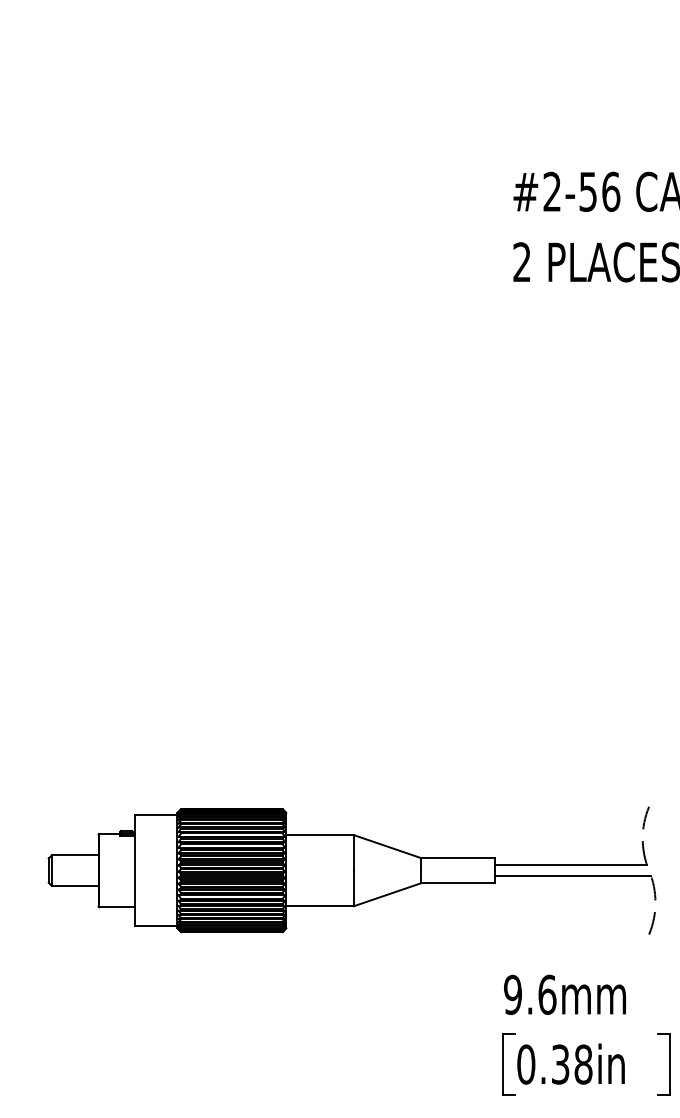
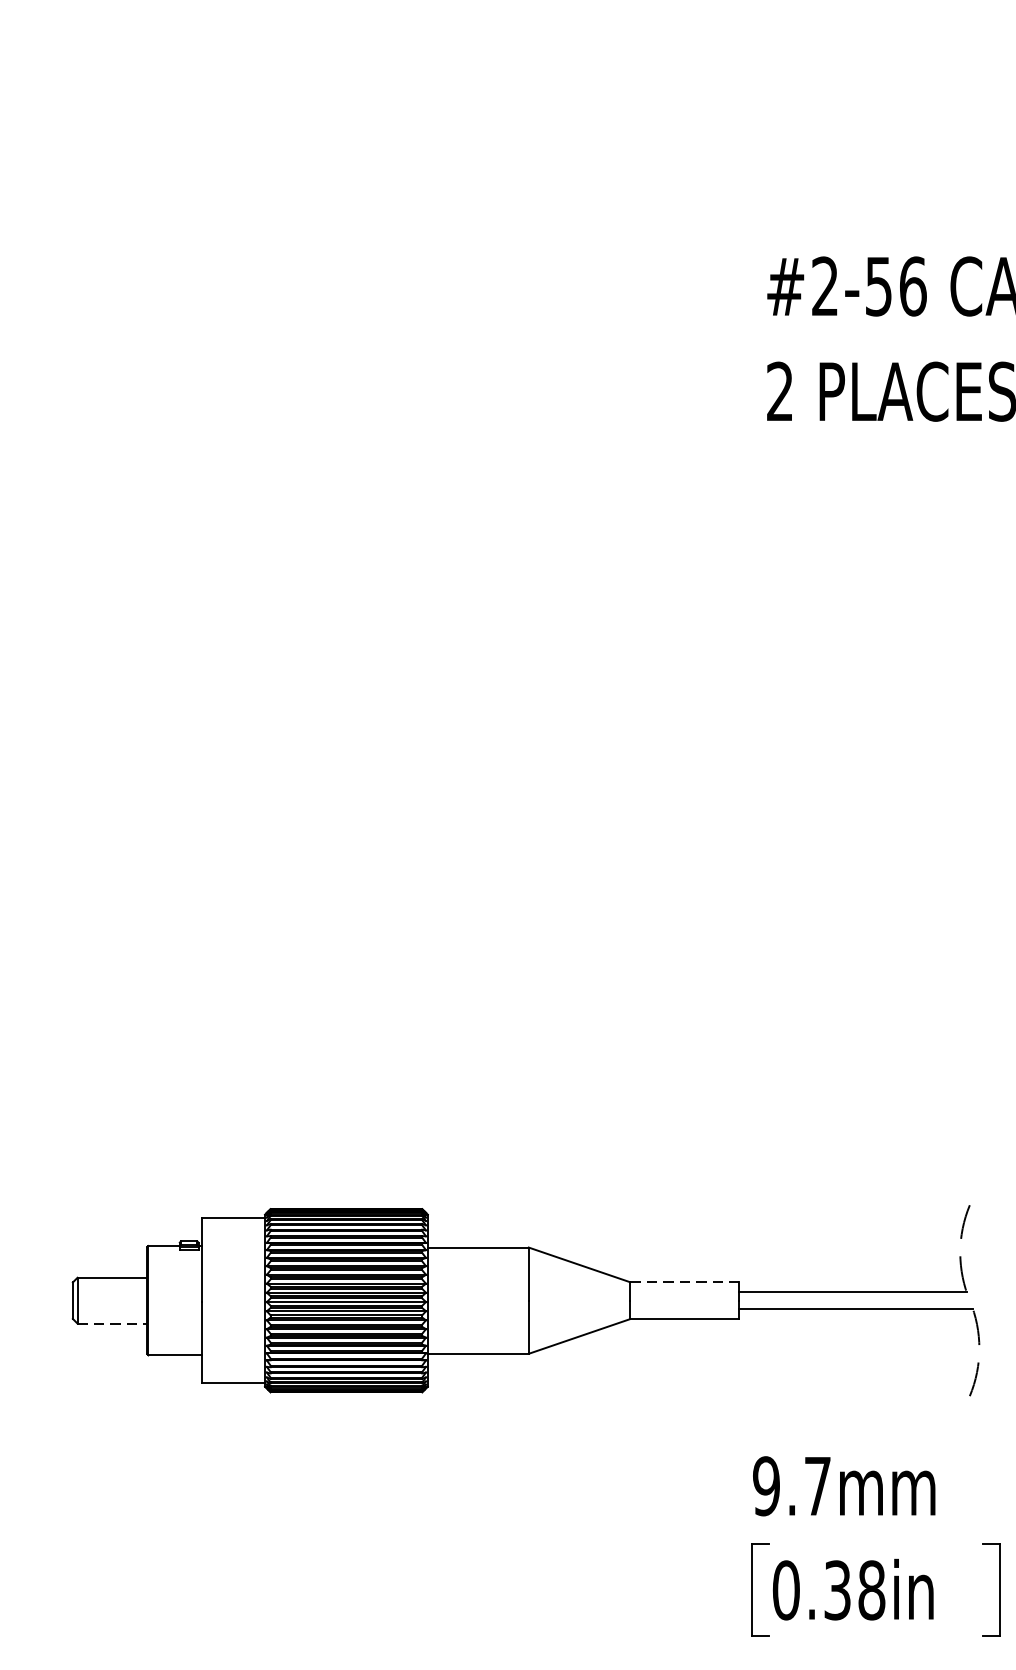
line: (458, 858) -> (685, 1282), solid -> dashed
line: (75, 886) -> (112, 1324), solid -> dashed
text: (547, 994) -> (818, 1485), 9.6mm -> 9.7mm

